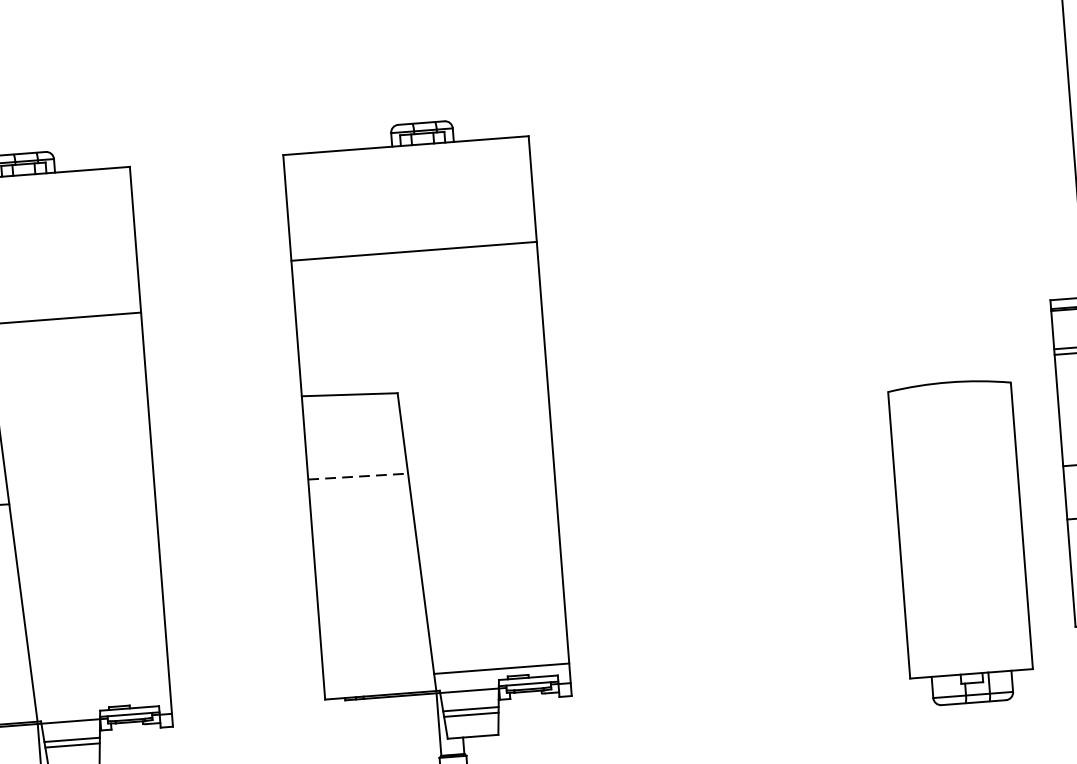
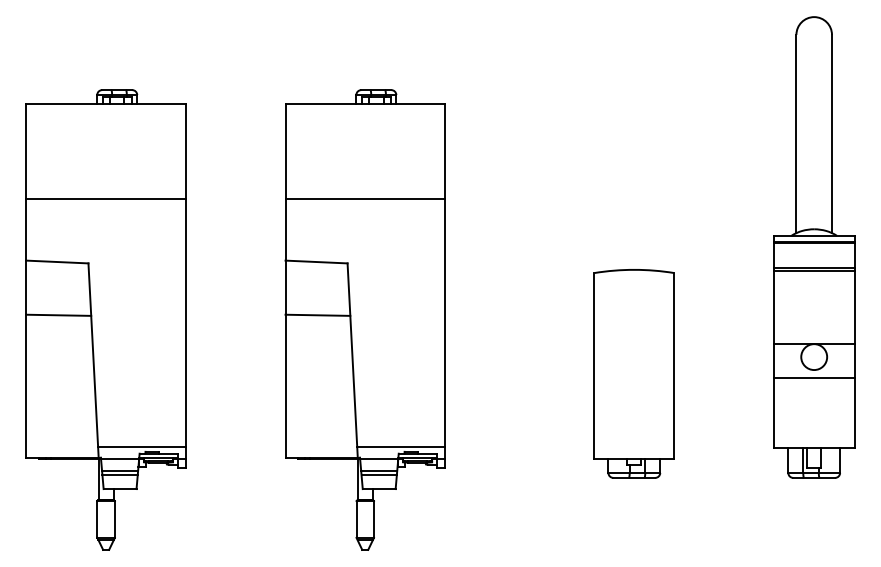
line: (412, 251) -> (364, 198), moved
line: (359, 476) -> (318, 315), dashed -> solid
part: (960, 542) -> (633, 373), moved
line: (102, 699) -> (141, 446), added

